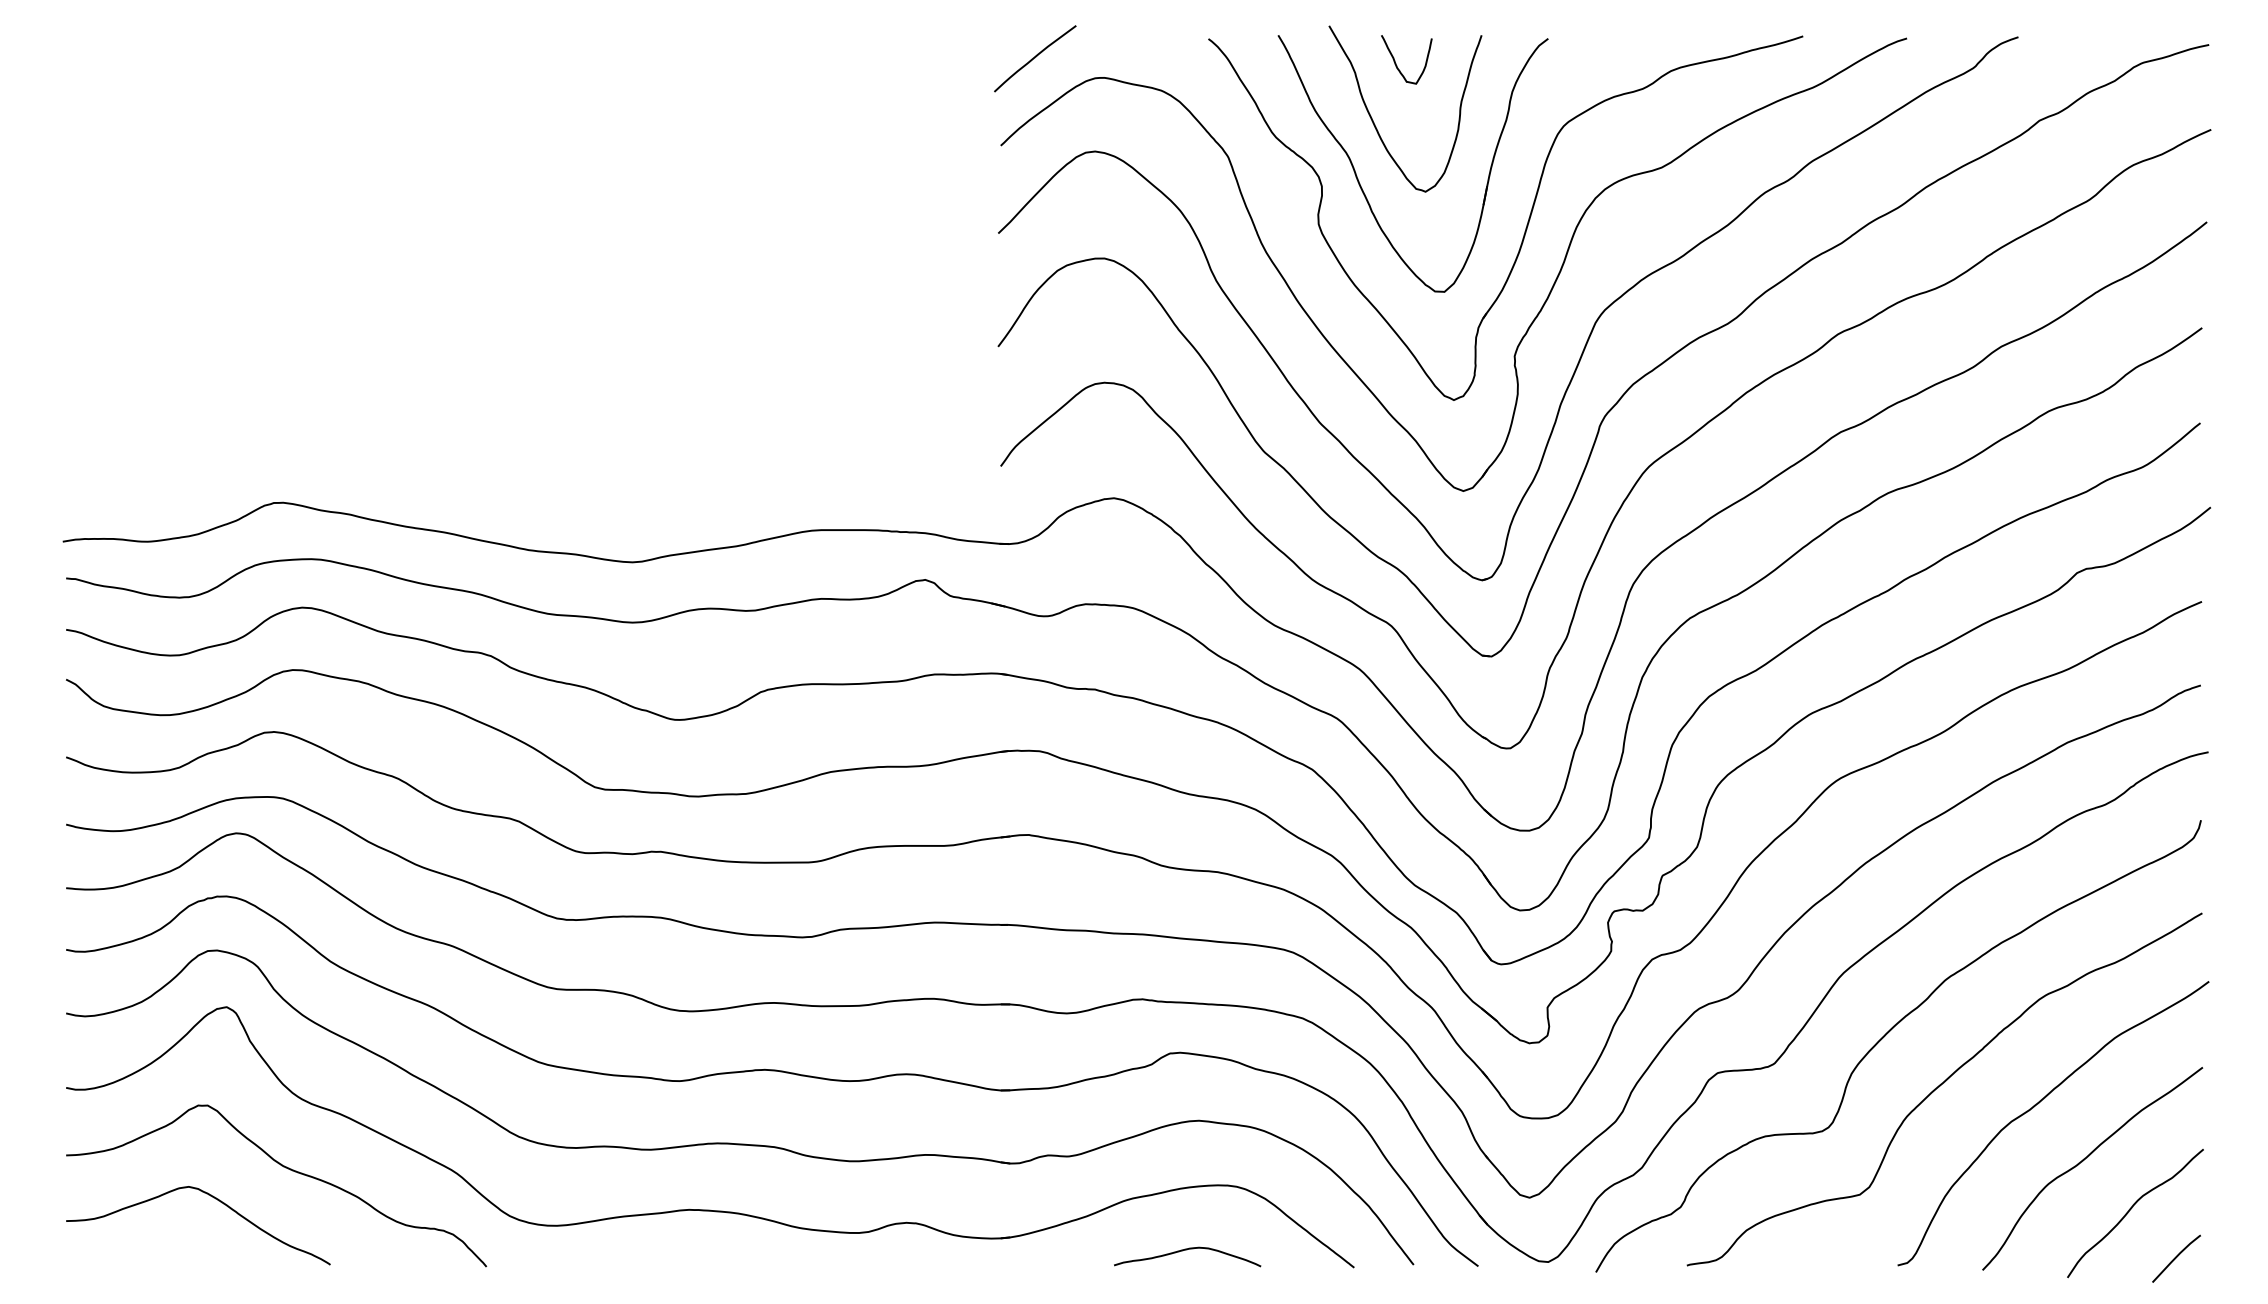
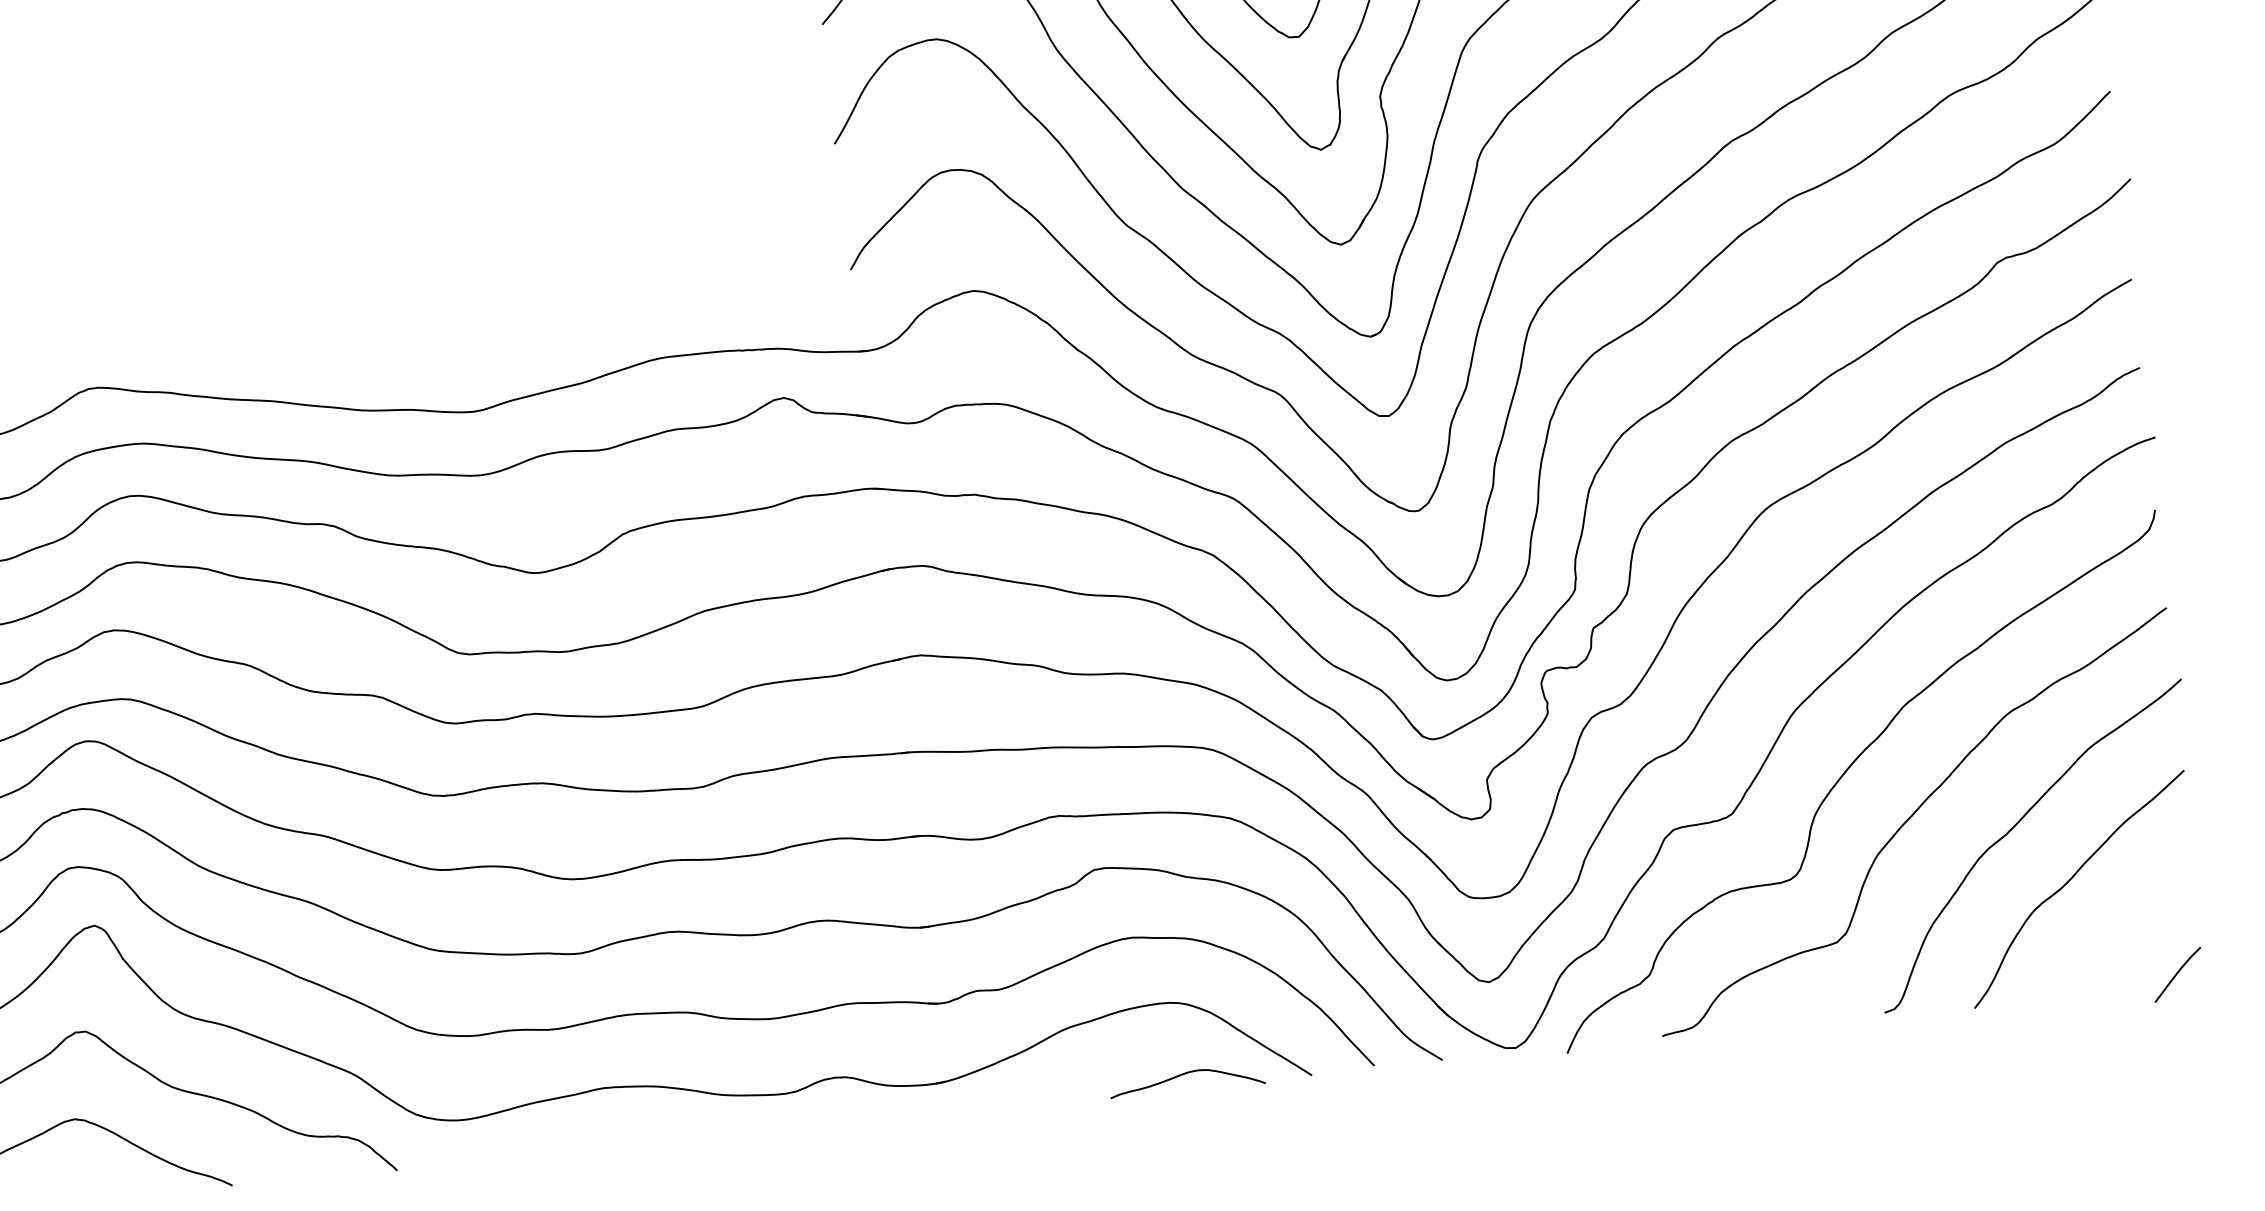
curve: (2131, 1209) -> (2124, 927), removed
curve: (1187, 1250) -> (1186, 1074), moved

